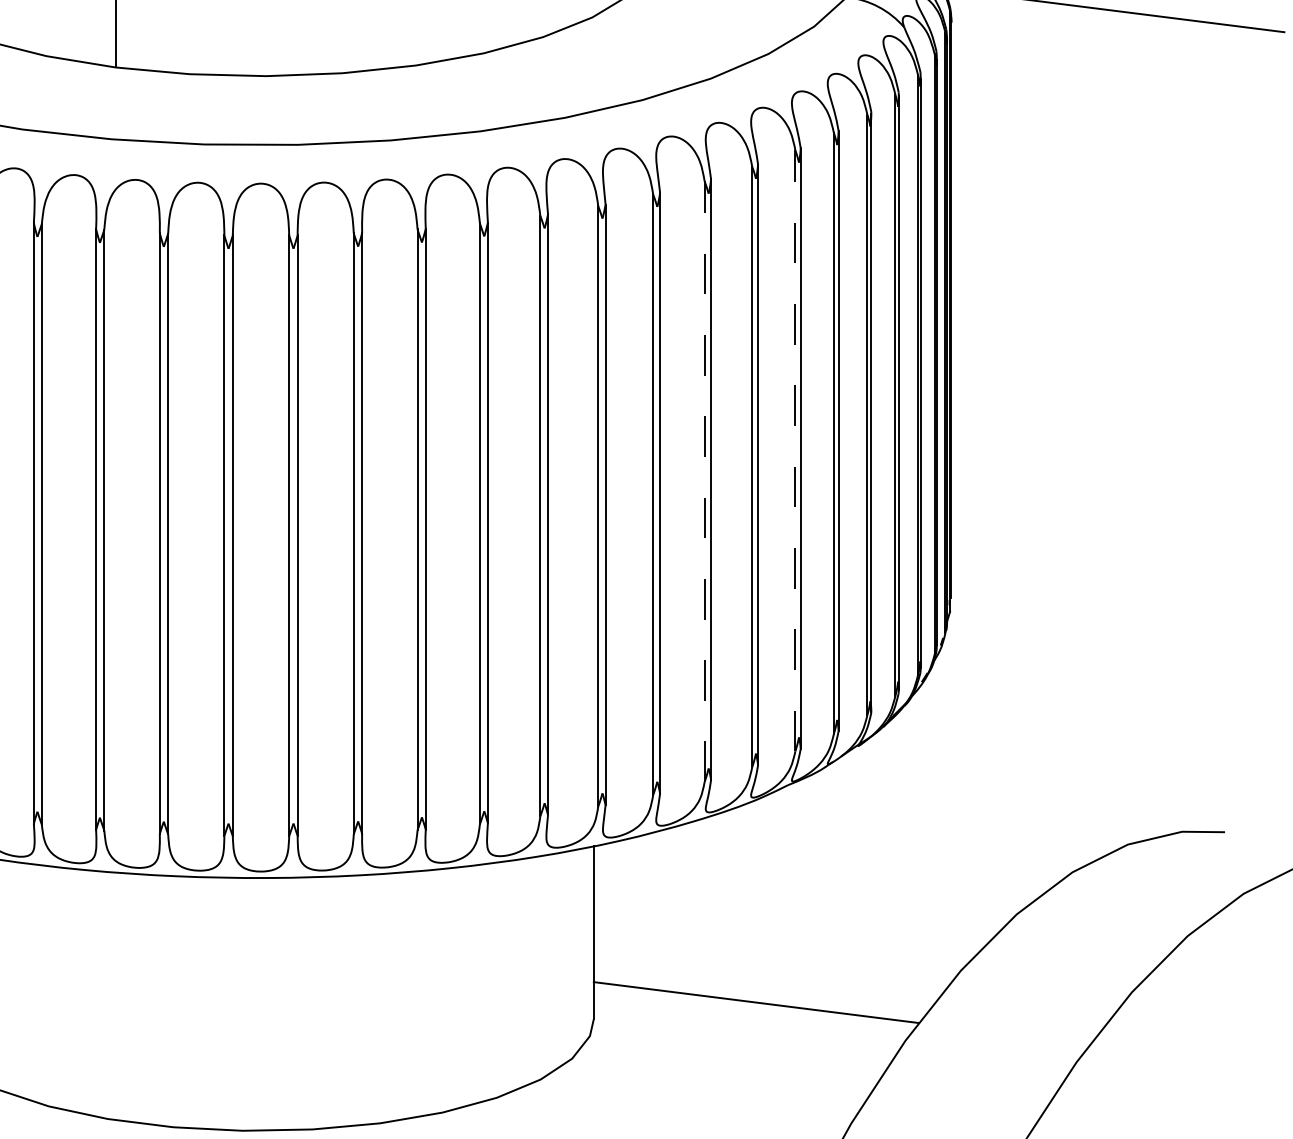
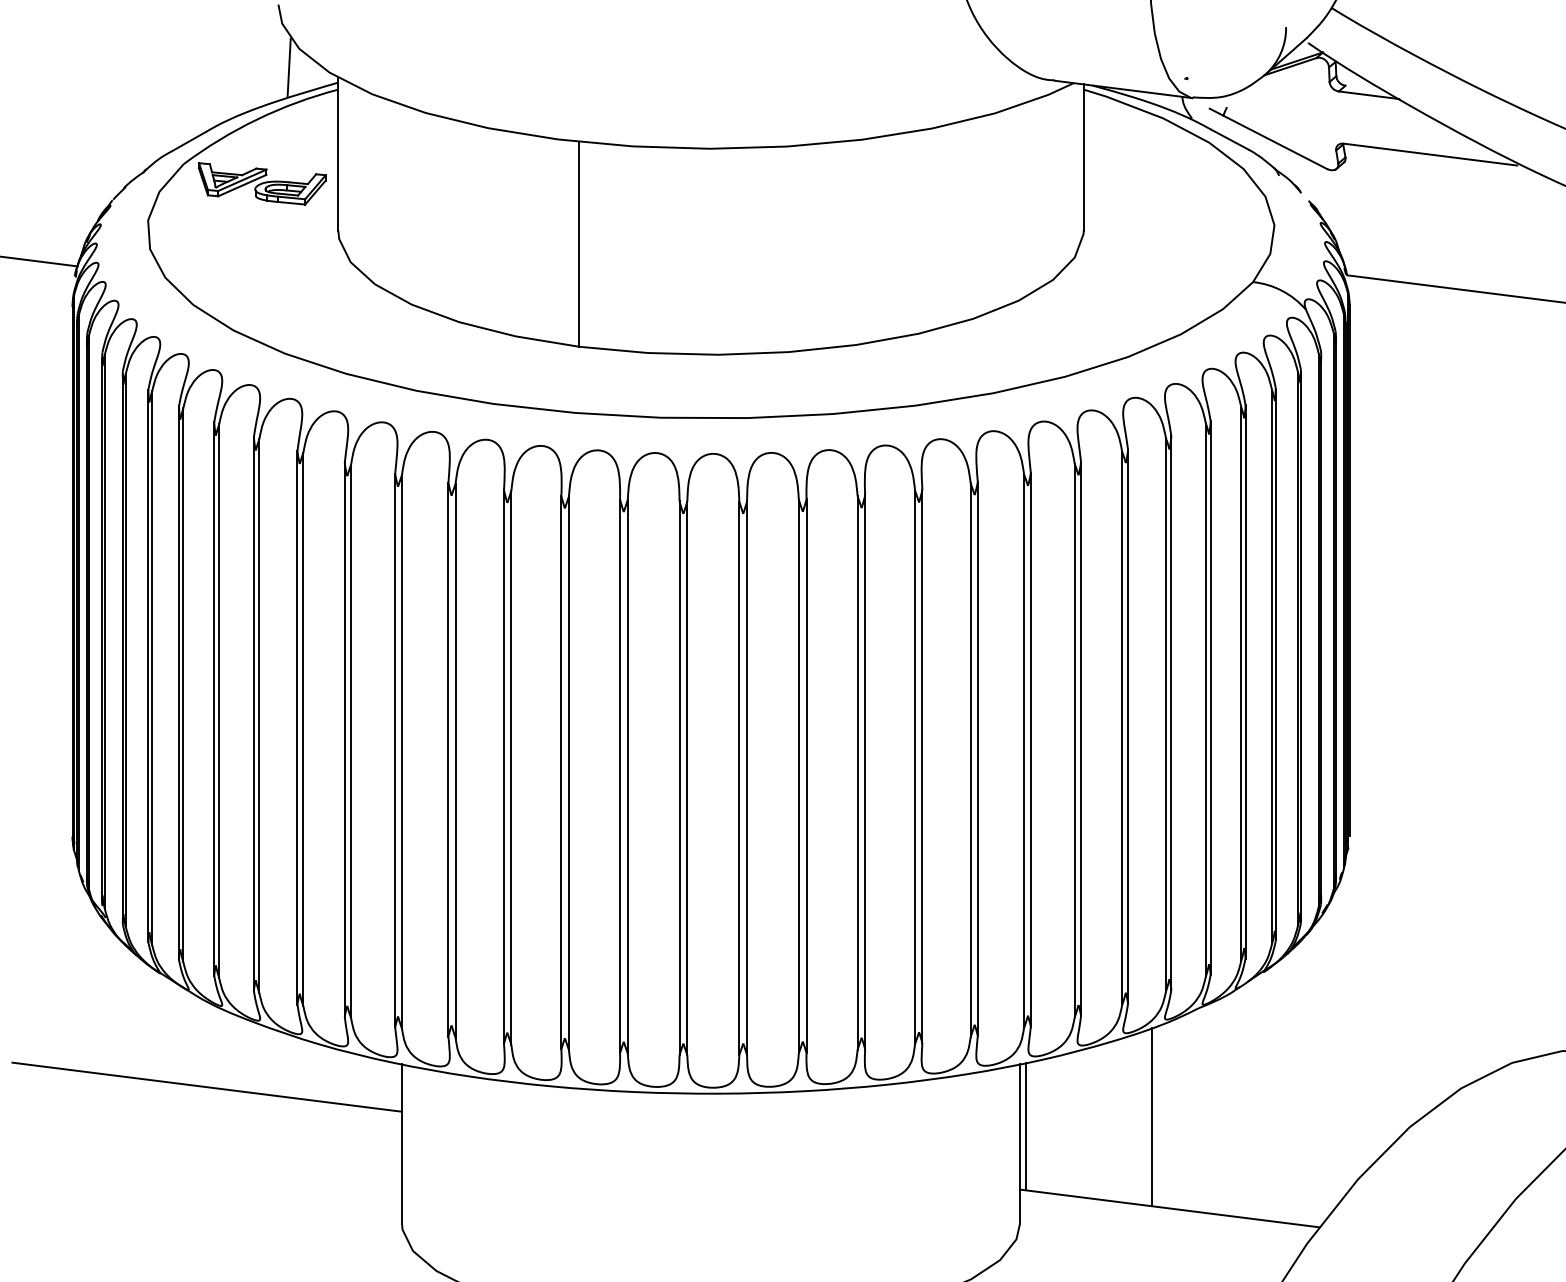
line: (795, 451) -> (1205, 700), dashed -> solid
line: (705, 481) -> (1122, 728), dashed -> solid
line: (736, 902) -> (1151, 1116), added
line: (599, 913) -> (1025, 1126), added

